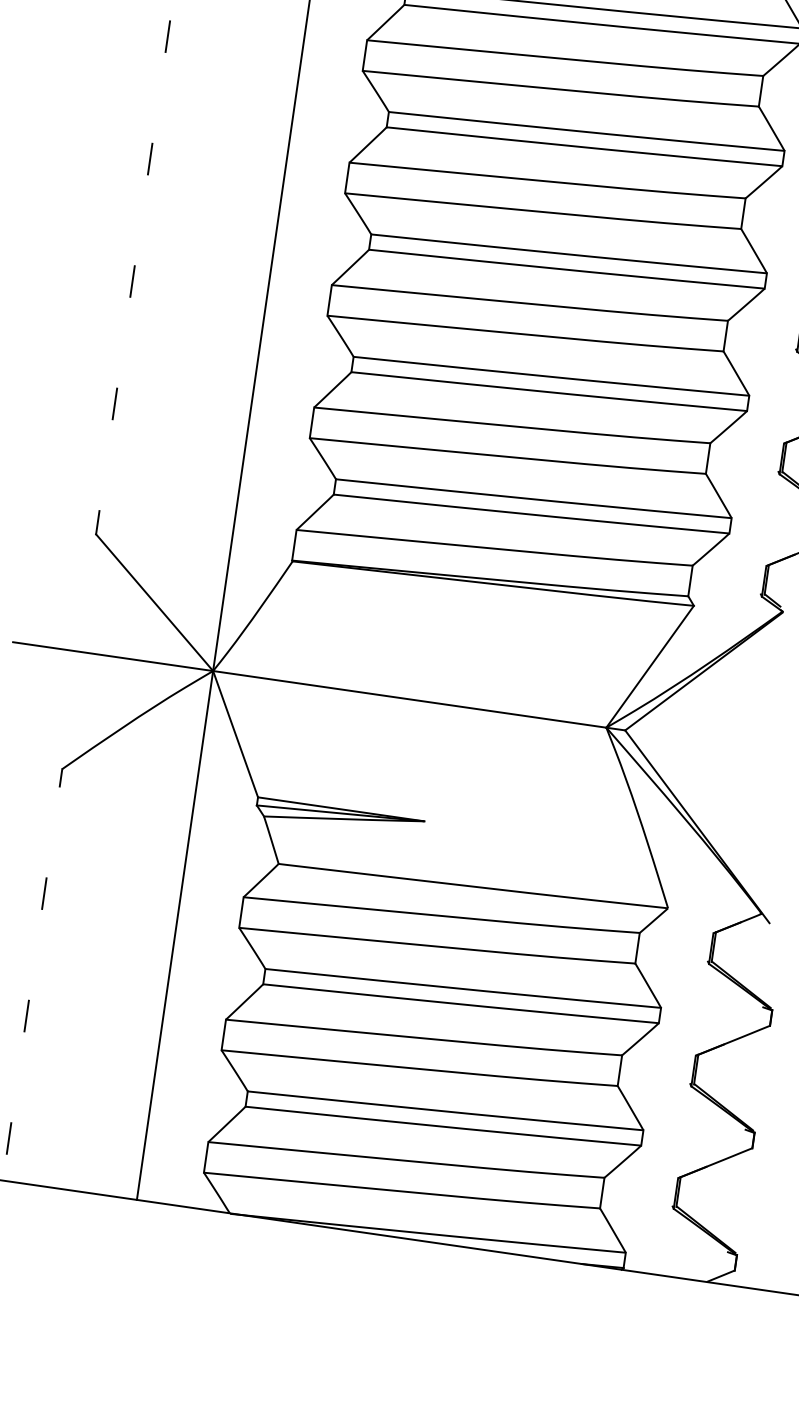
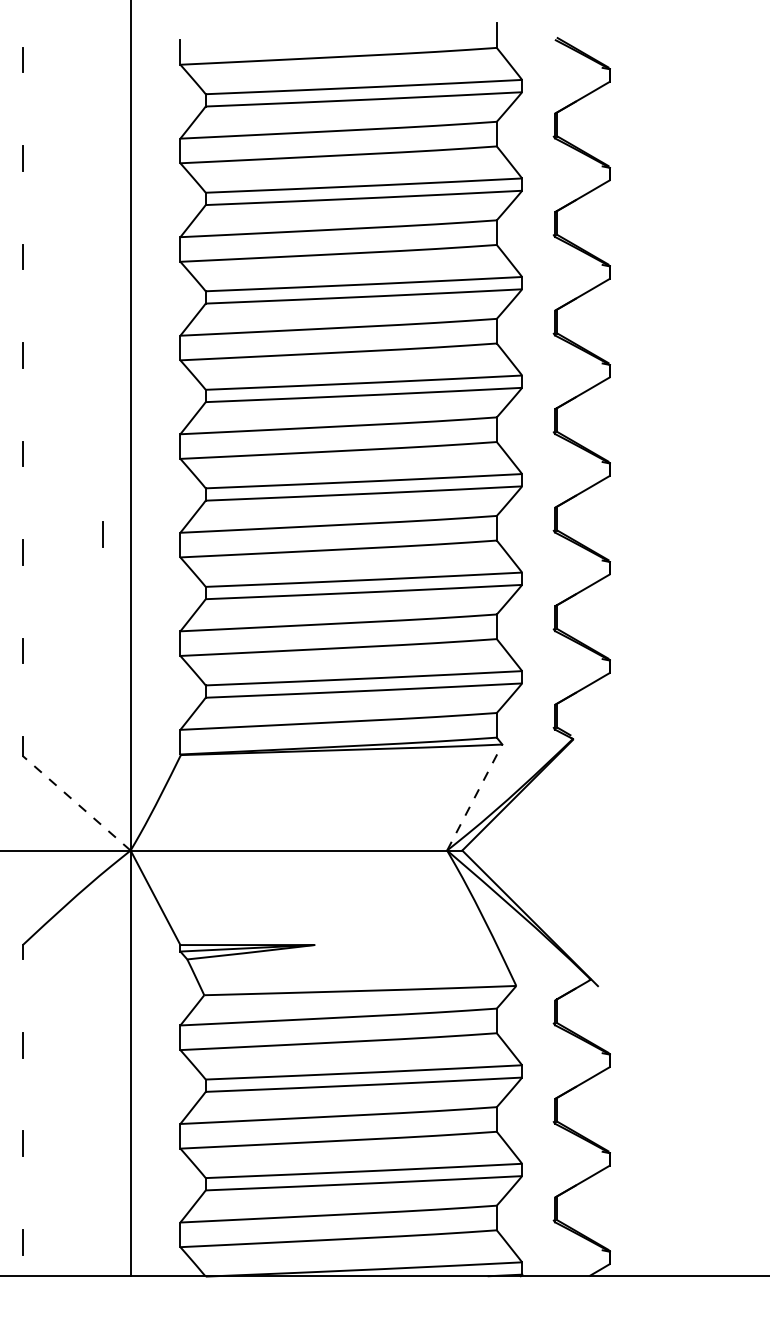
line: (234, 273) -> (102, 534), added
line: (154, 602) -> (76, 803), solid -> dashed
line: (649, 666) -> (474, 797), solid -> dashed

